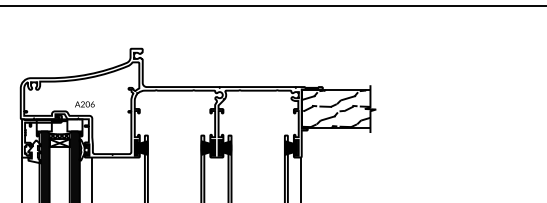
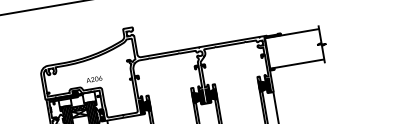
hatch: (336, 108) -> (294, 48), removed

